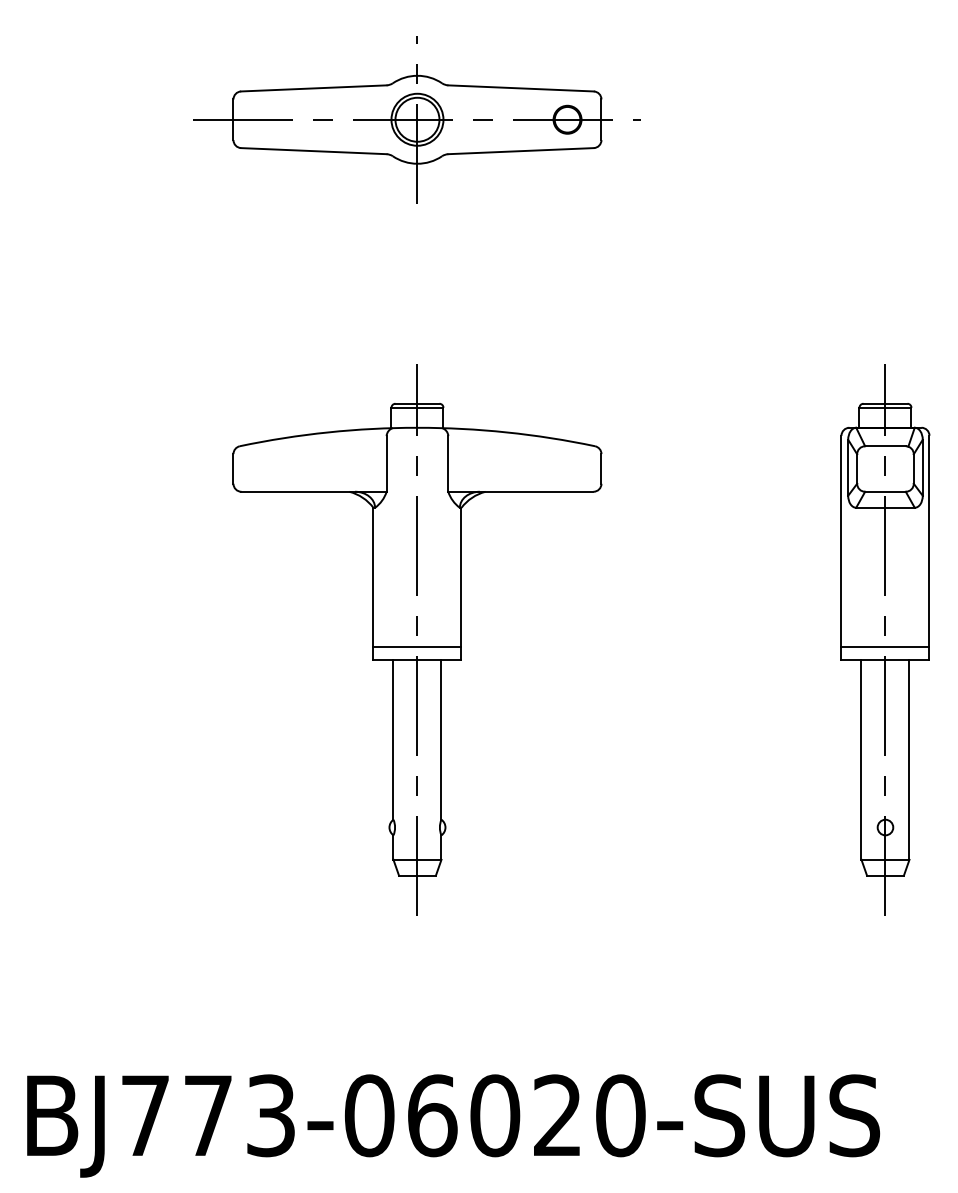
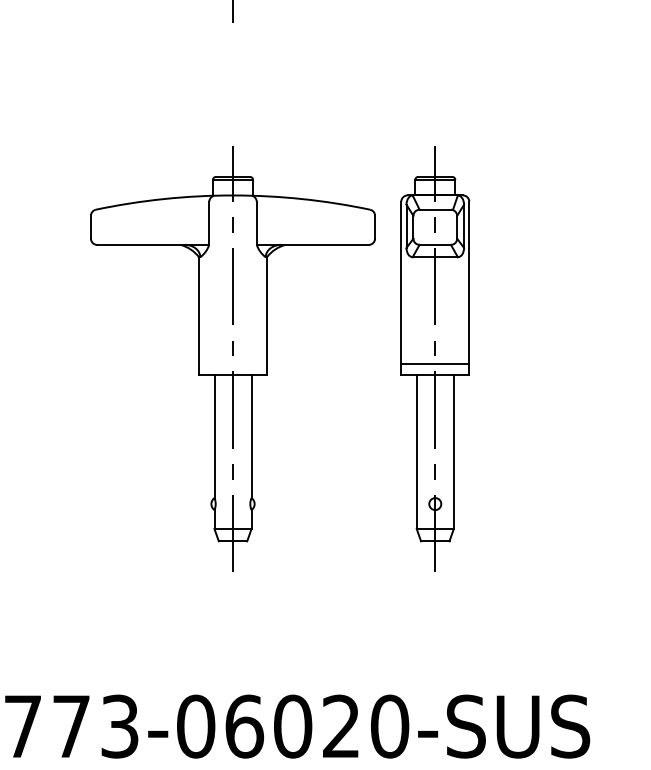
part: (885, 639) -> (435, 358), moved
line: (417, 646) -> (233, 364), removed

